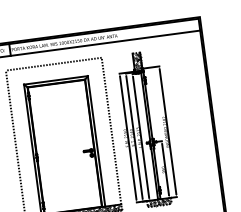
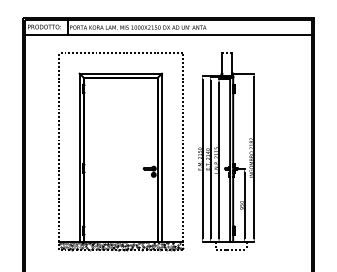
hatch: (137, 62) -> (227, 64), removed
hatch: (158, 202) -> (230, 245), removed

